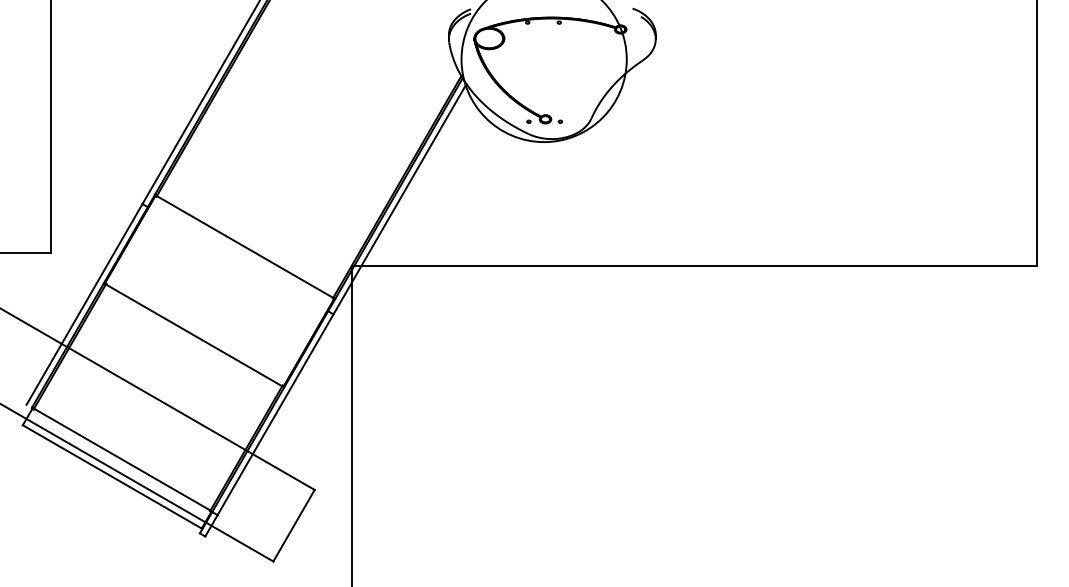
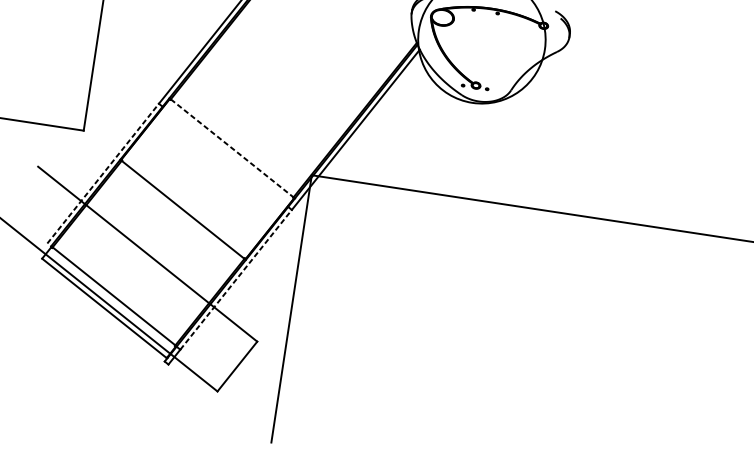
line: (245, 246) -> (232, 148), solid -> dashed
line: (84, 304) -> (103, 173), solid -> dashed
line: (275, 414) -> (236, 279), solid -> dashed

